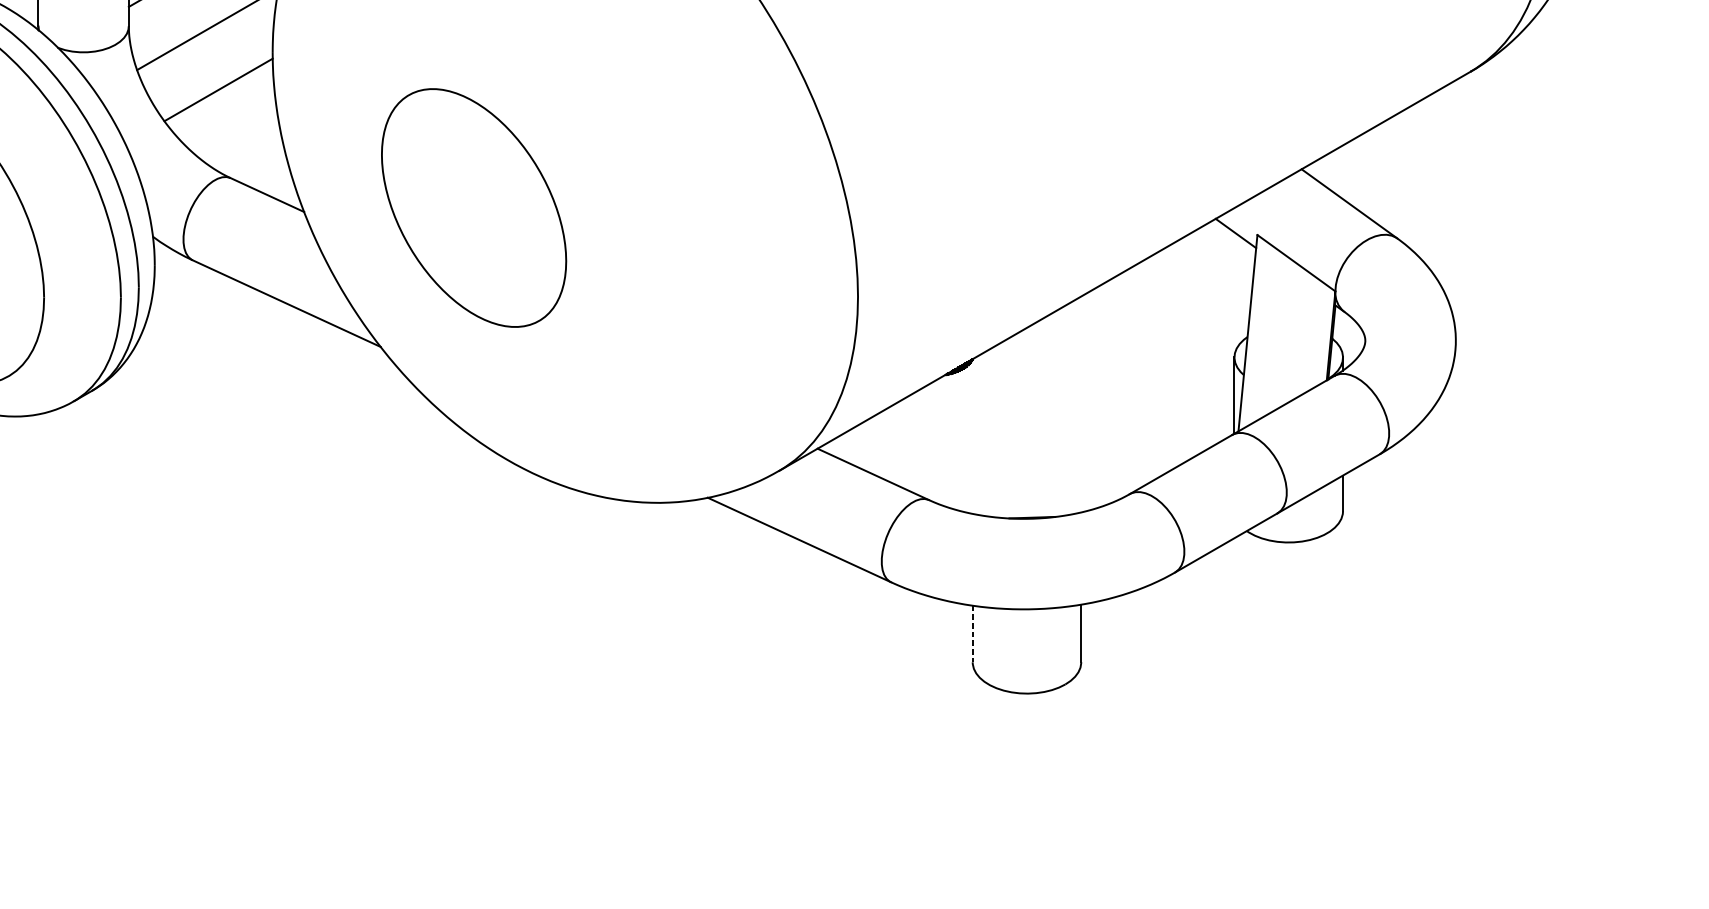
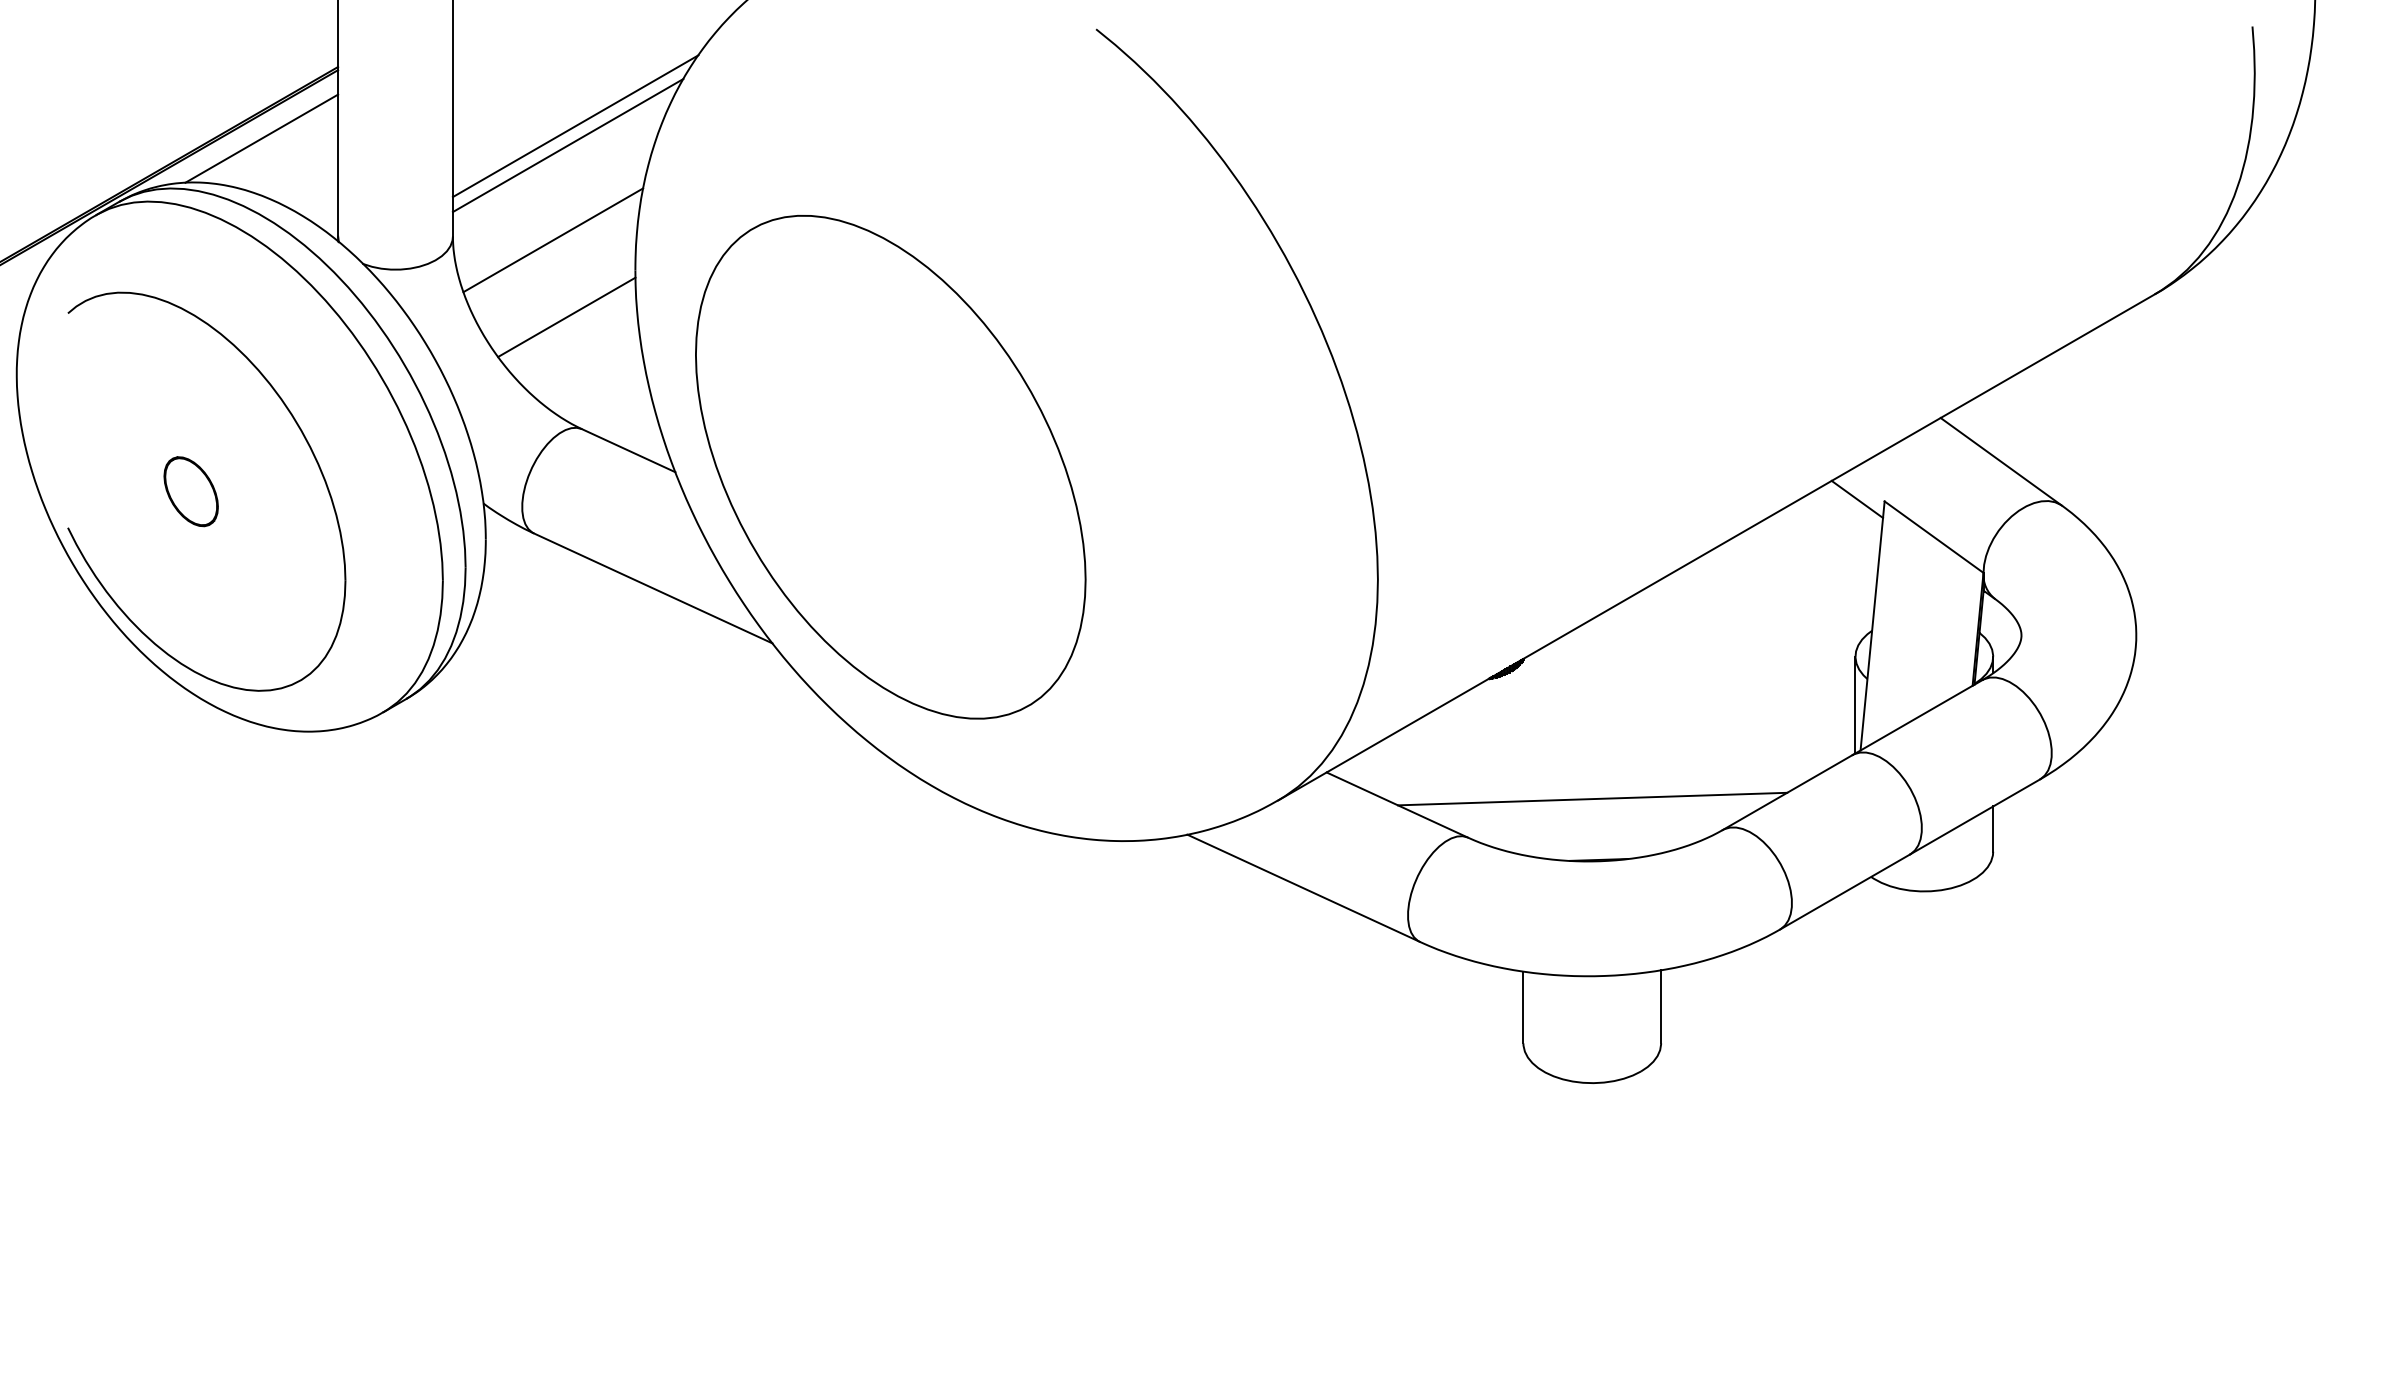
part: (473, 207) -> (890, 466), size x1.67
line: (1027, 469) -> (1592, 798), added
line: (972, 633) -> (1523, 1007), dashed -> solid

